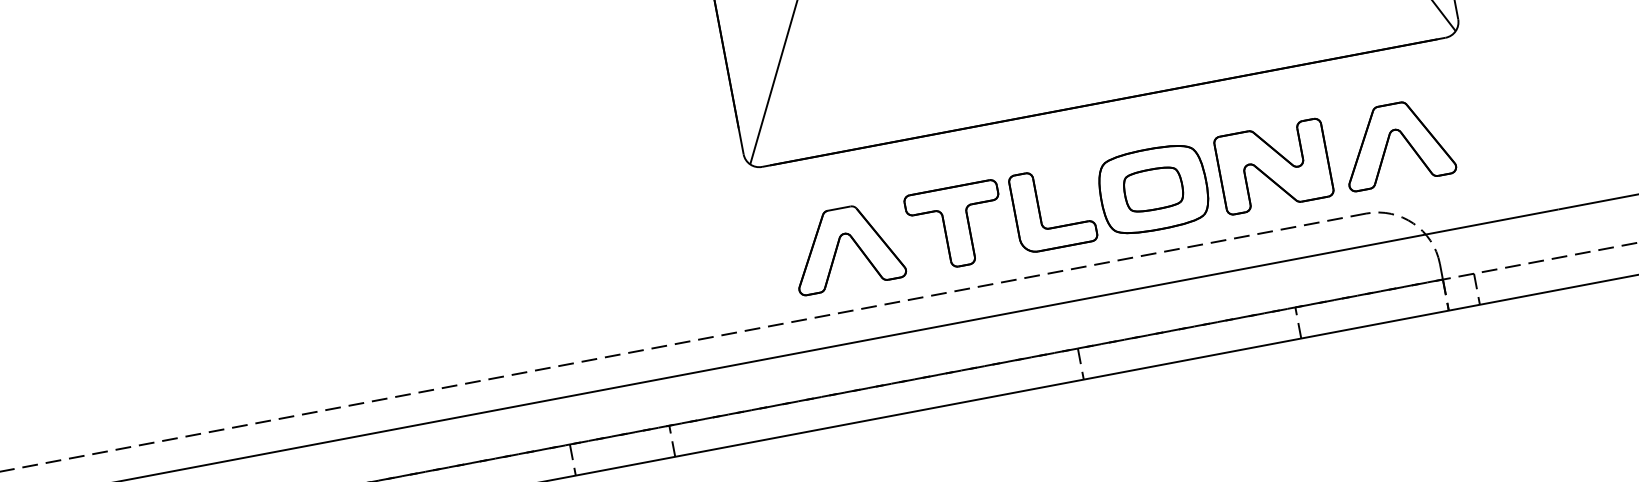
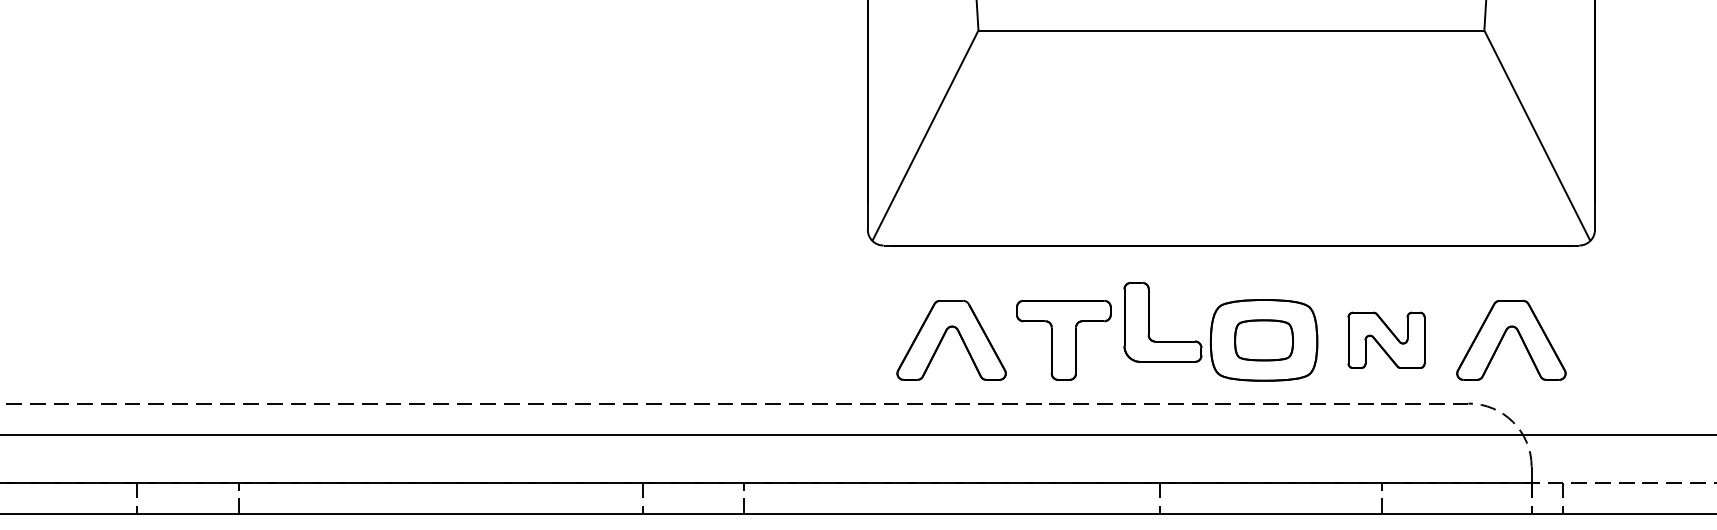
part: (1273, 166) -> (1386, 340), size x0.7
part: (1040, 211) -> (1149, 322), moved

